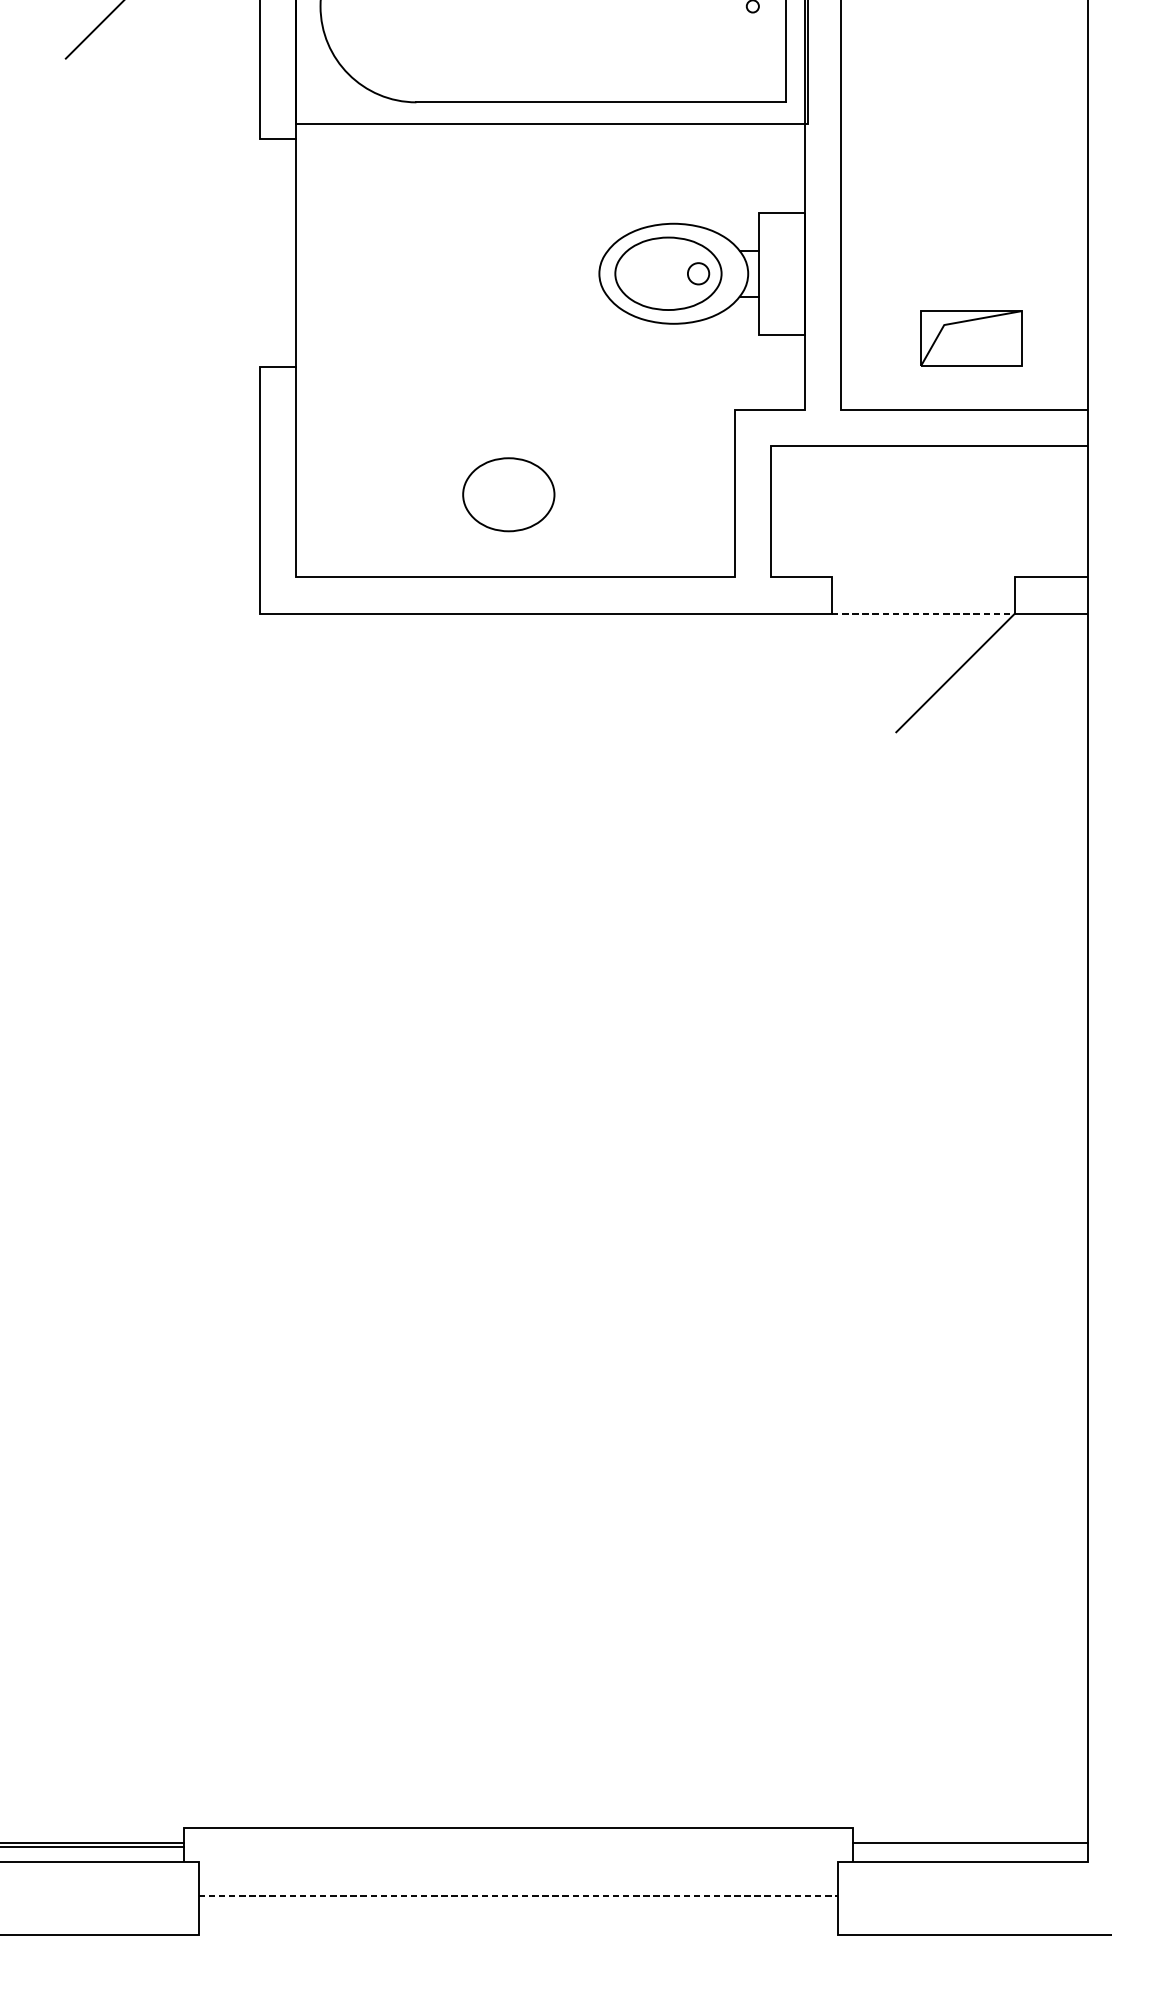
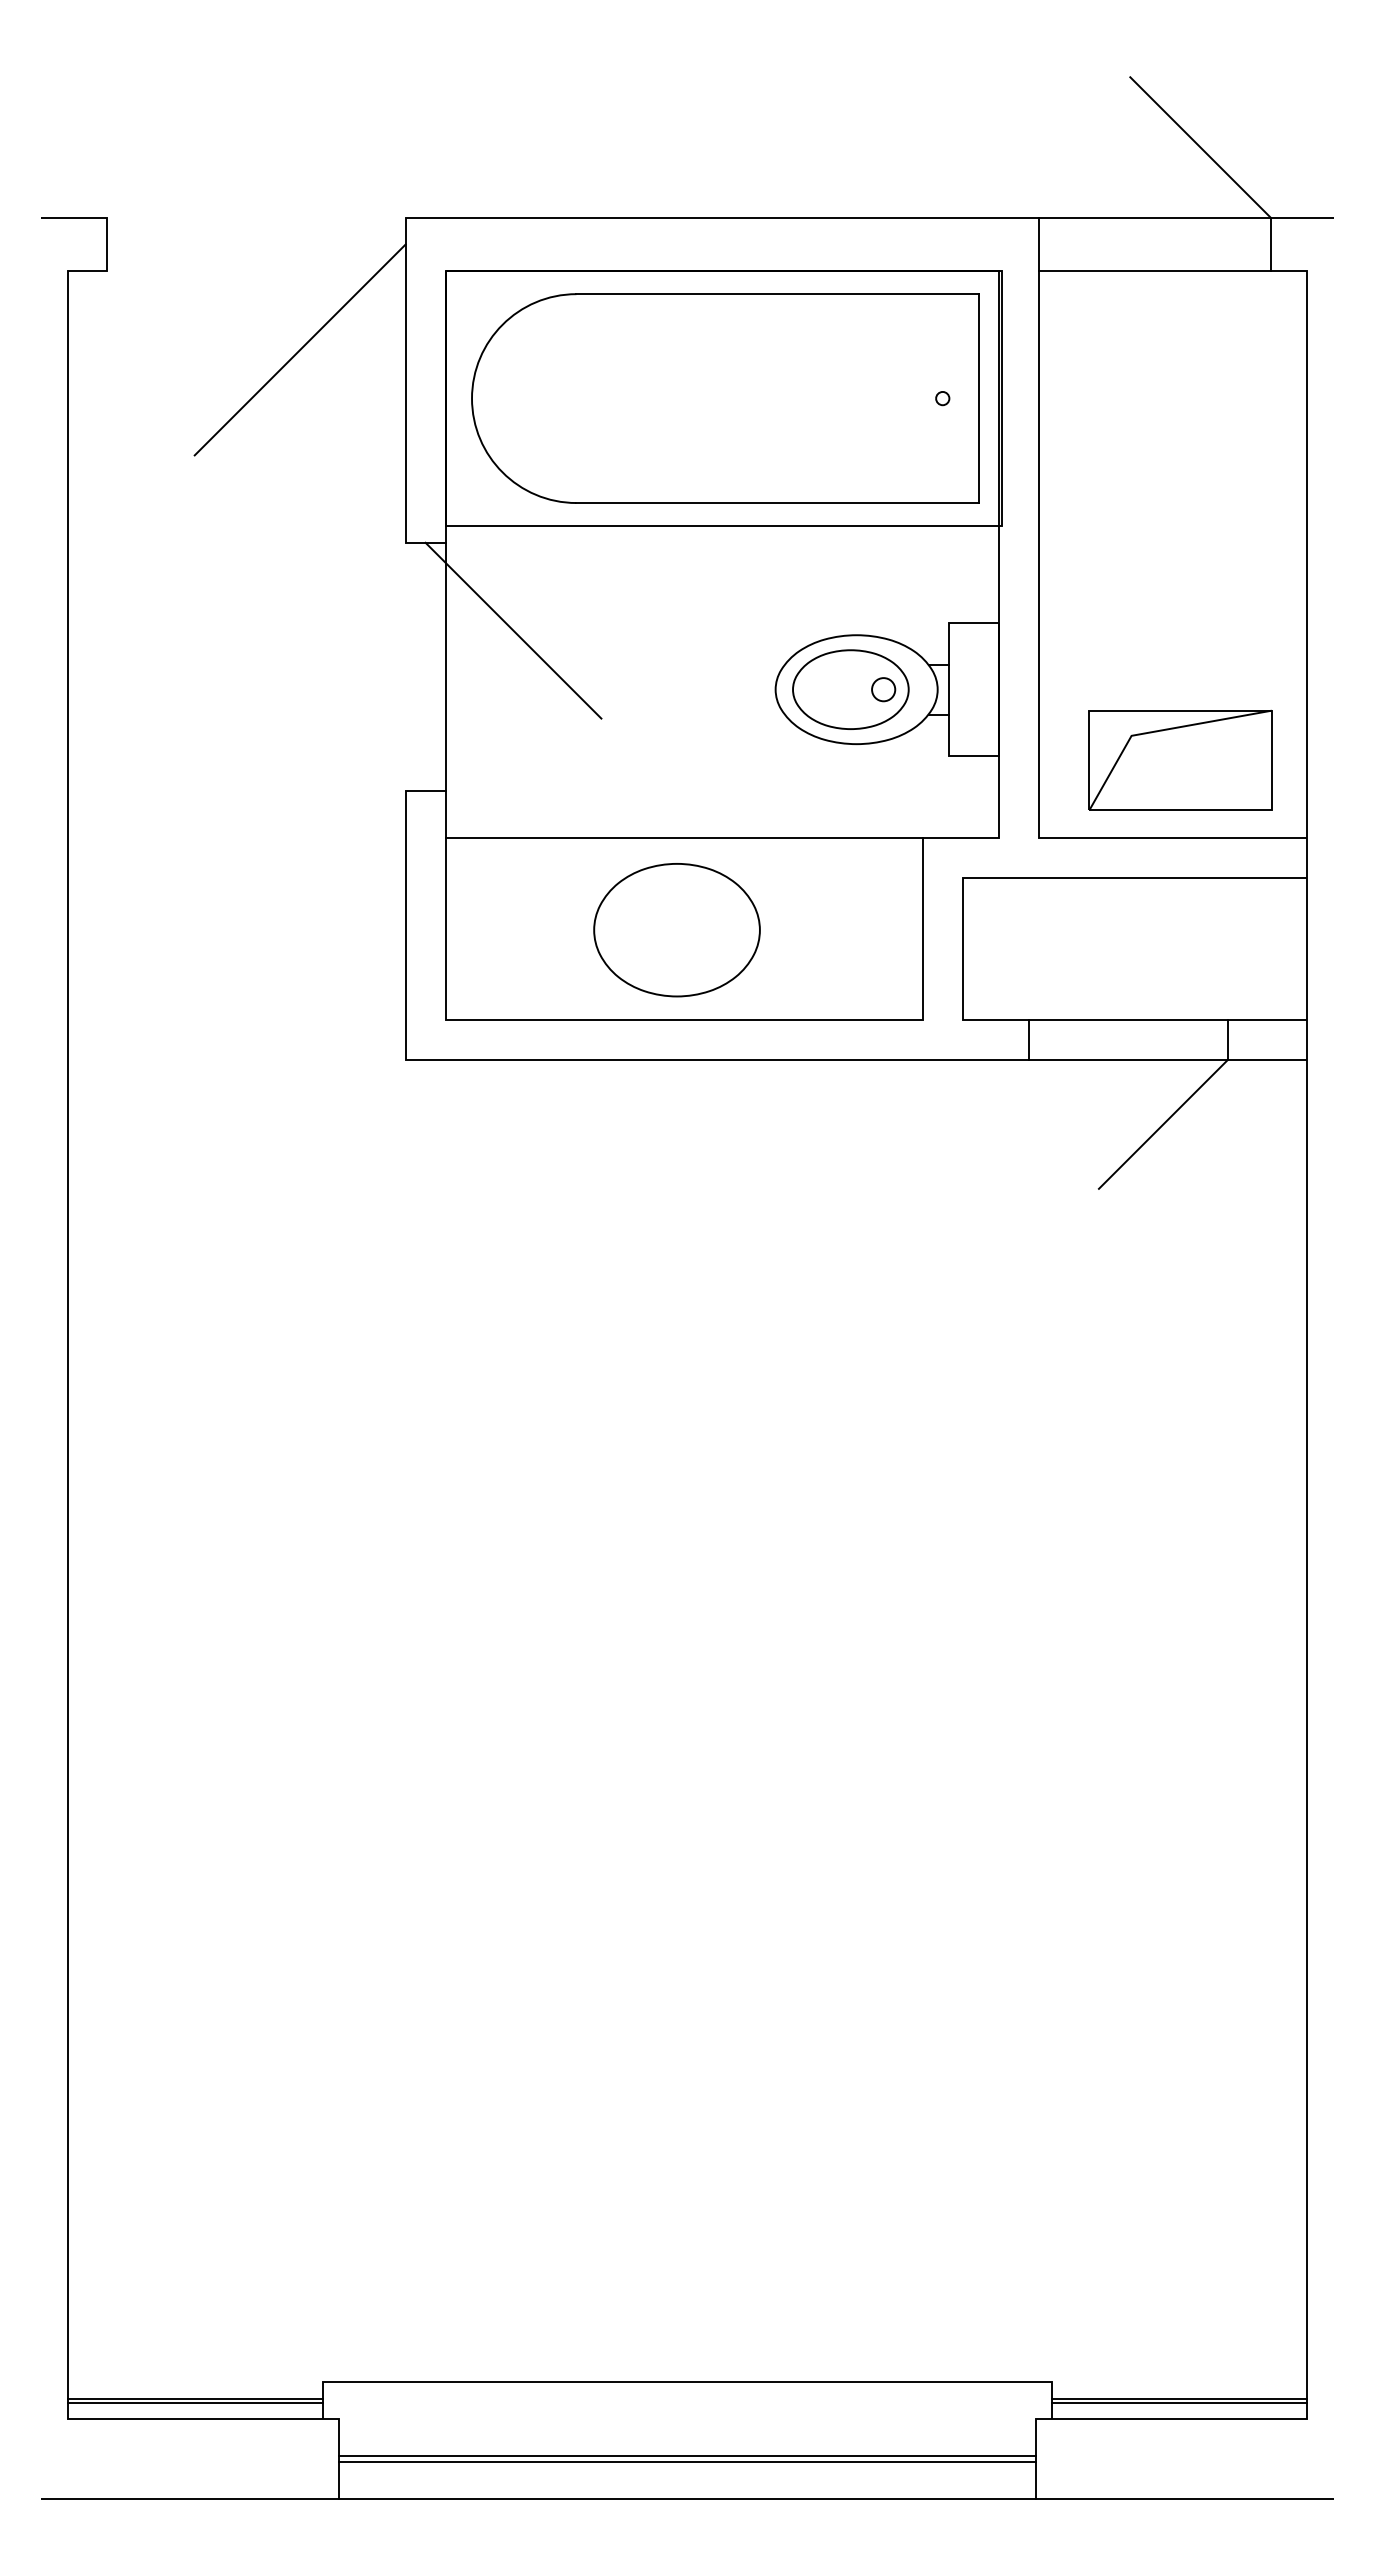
line: (358, 219) -> (513, 630), added
part: (971, 337) -> (1180, 759), size x1.67
line: (514, 409) -> (683, 837), added
part: (508, 494) -> (676, 930), size x1.67
line: (922, 577) -> (1127, 1020), added
line: (923, 613) -> (1128, 1059), dashed -> solid
line: (970, 1846) -> (1179, 2402), added
line: (518, 1895) -> (687, 2455), dashed -> solid
line: (518, 1901) -> (687, 2462), added
line: (518, 1935) -> (687, 2498), added

